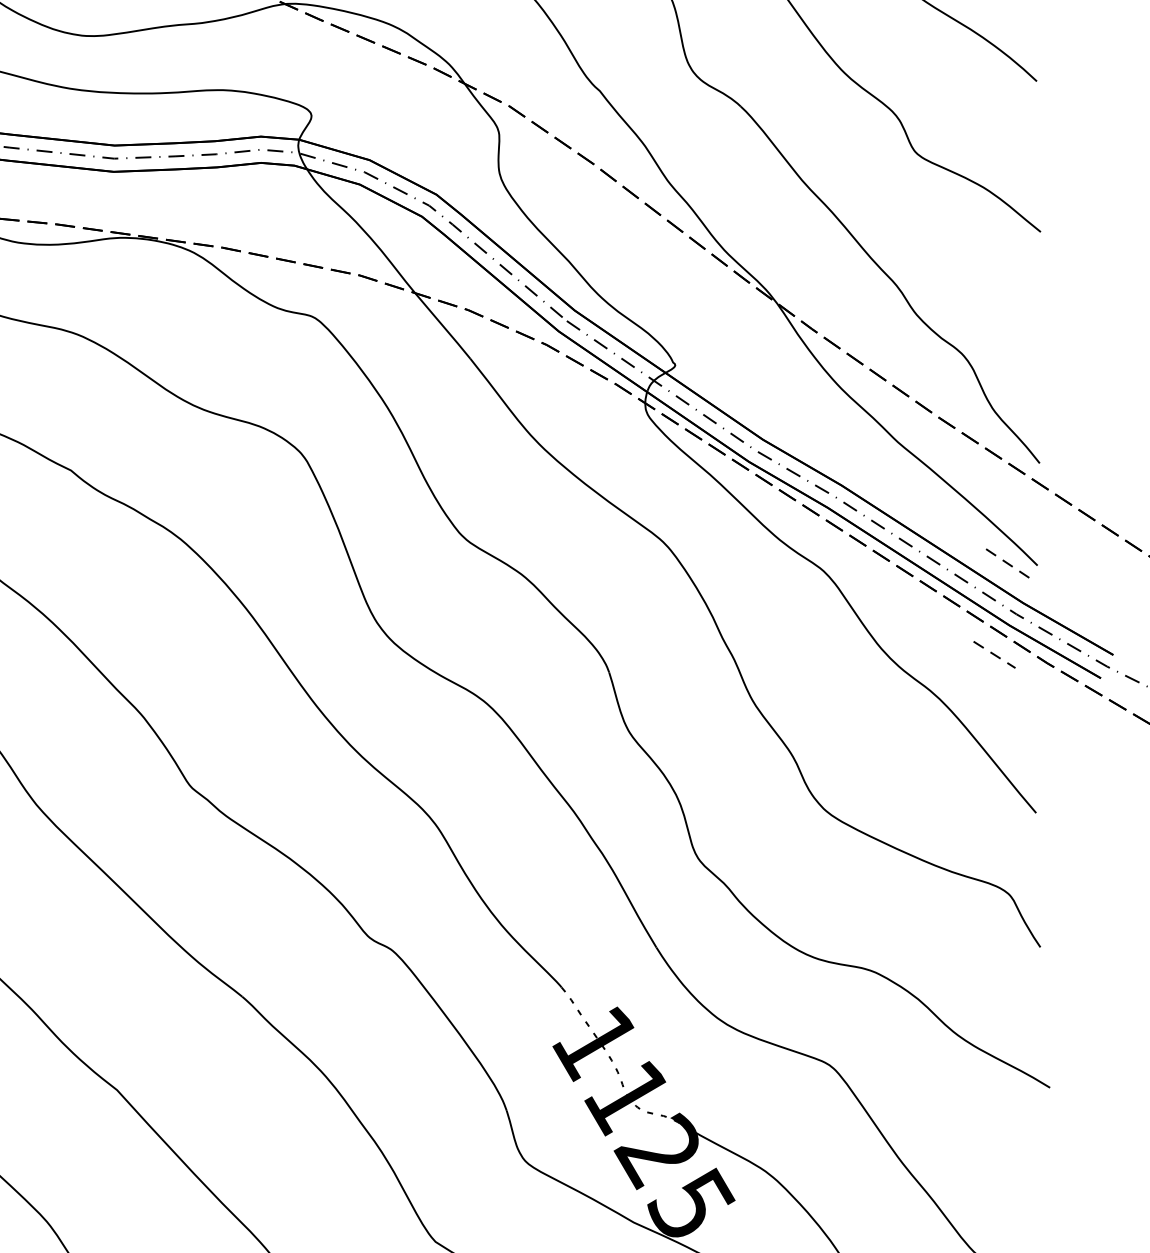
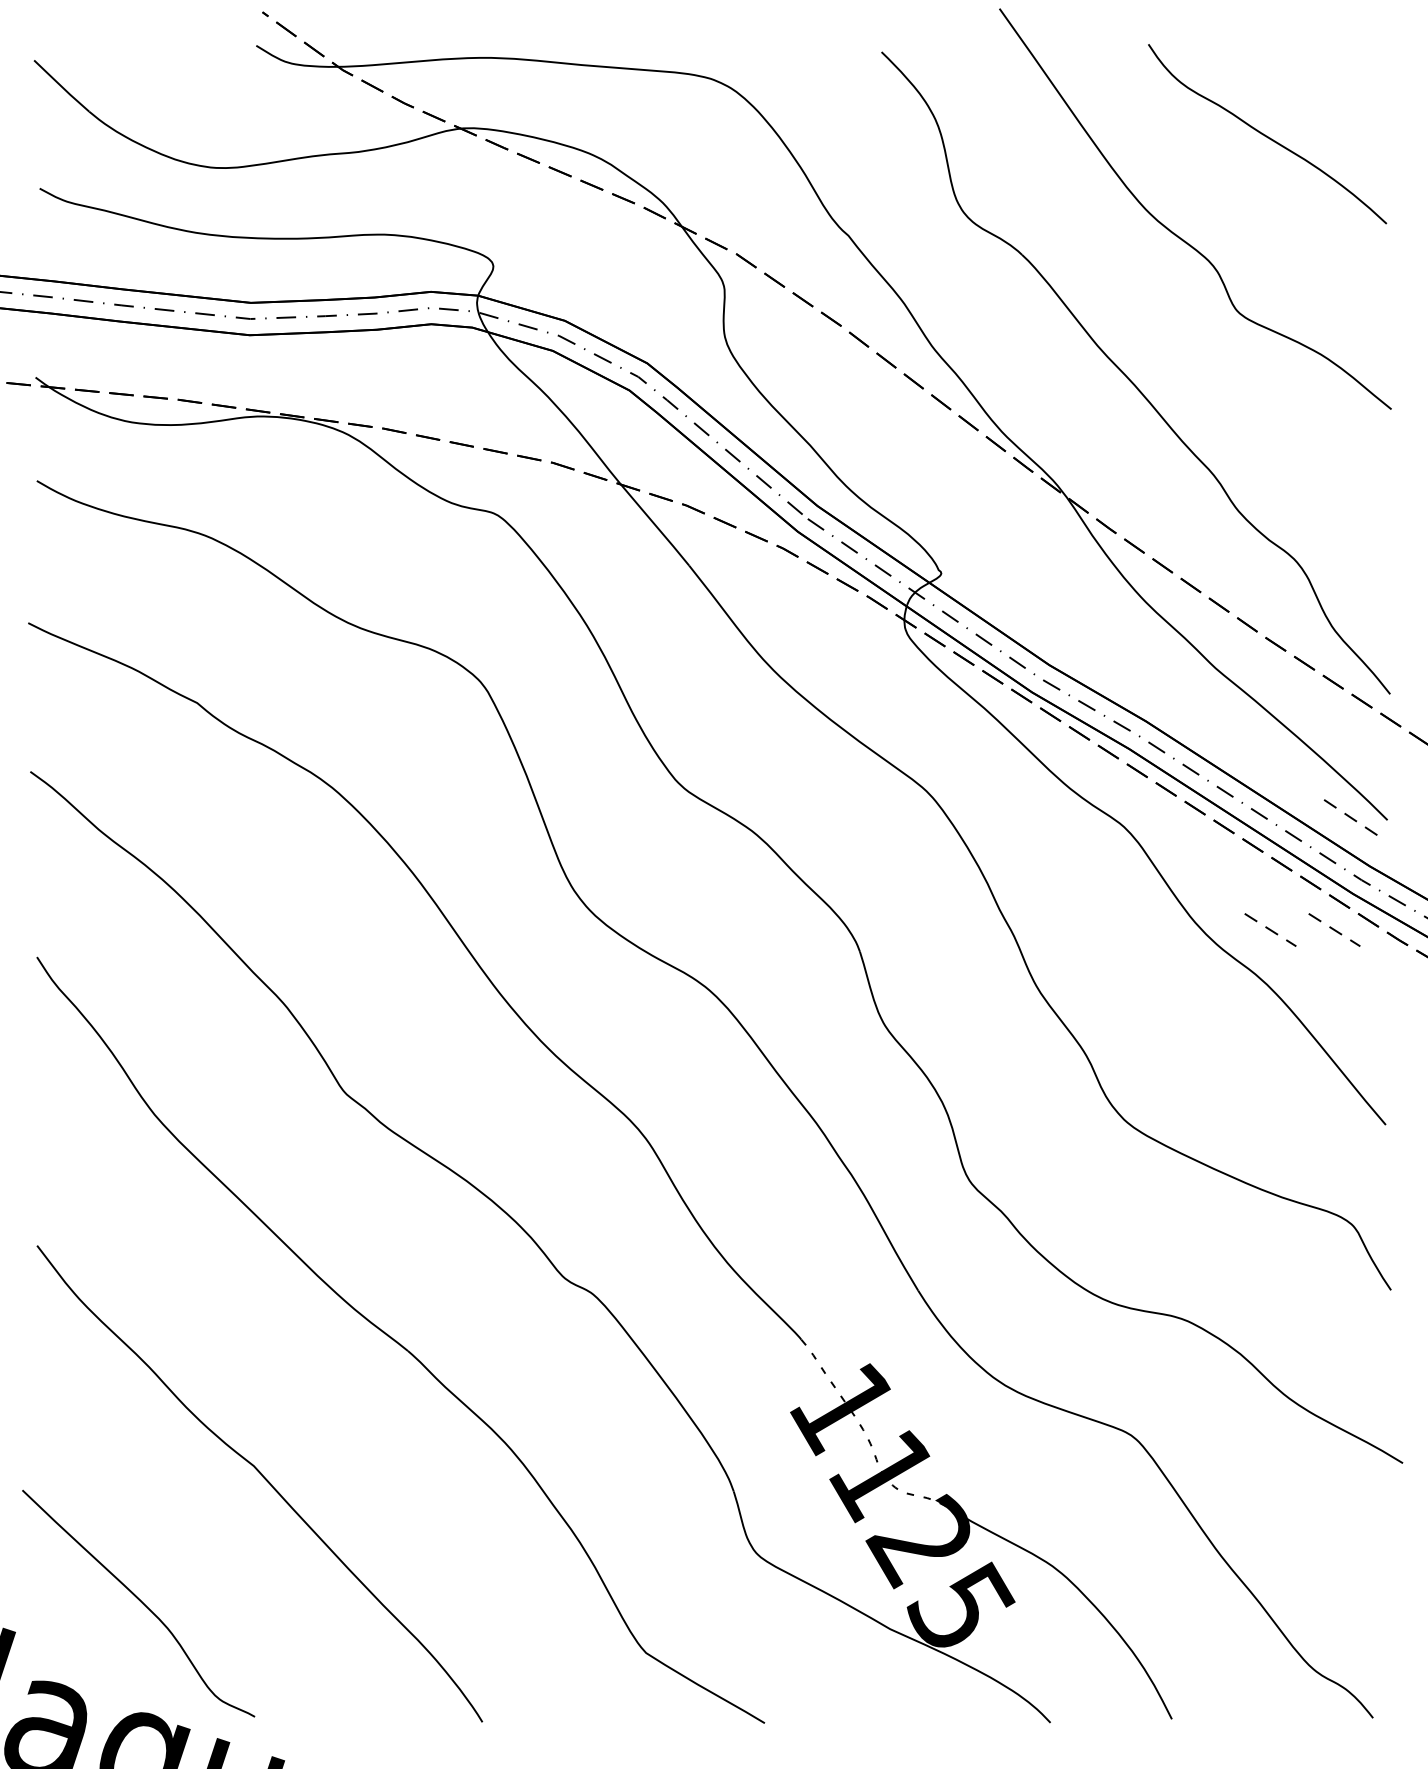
line: (942, 654) -> (1270, 929), added

